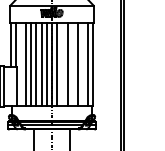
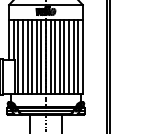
line: (20, 63) -> (18, 56), added
line: (62, 63) -> (55, 56), added
line: (72, 63) -> (64, 56), added
line: (83, 63) -> (73, 56), added

